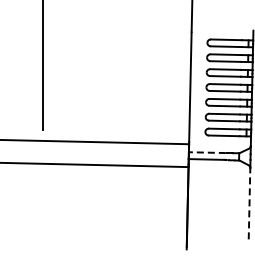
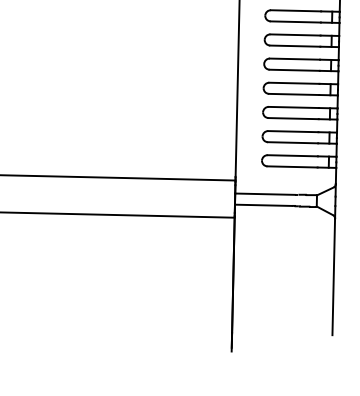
line: (206, 152) -> (263, 193), dashed -> solid
line: (249, 203) -> (333, 276), dashed -> solid

